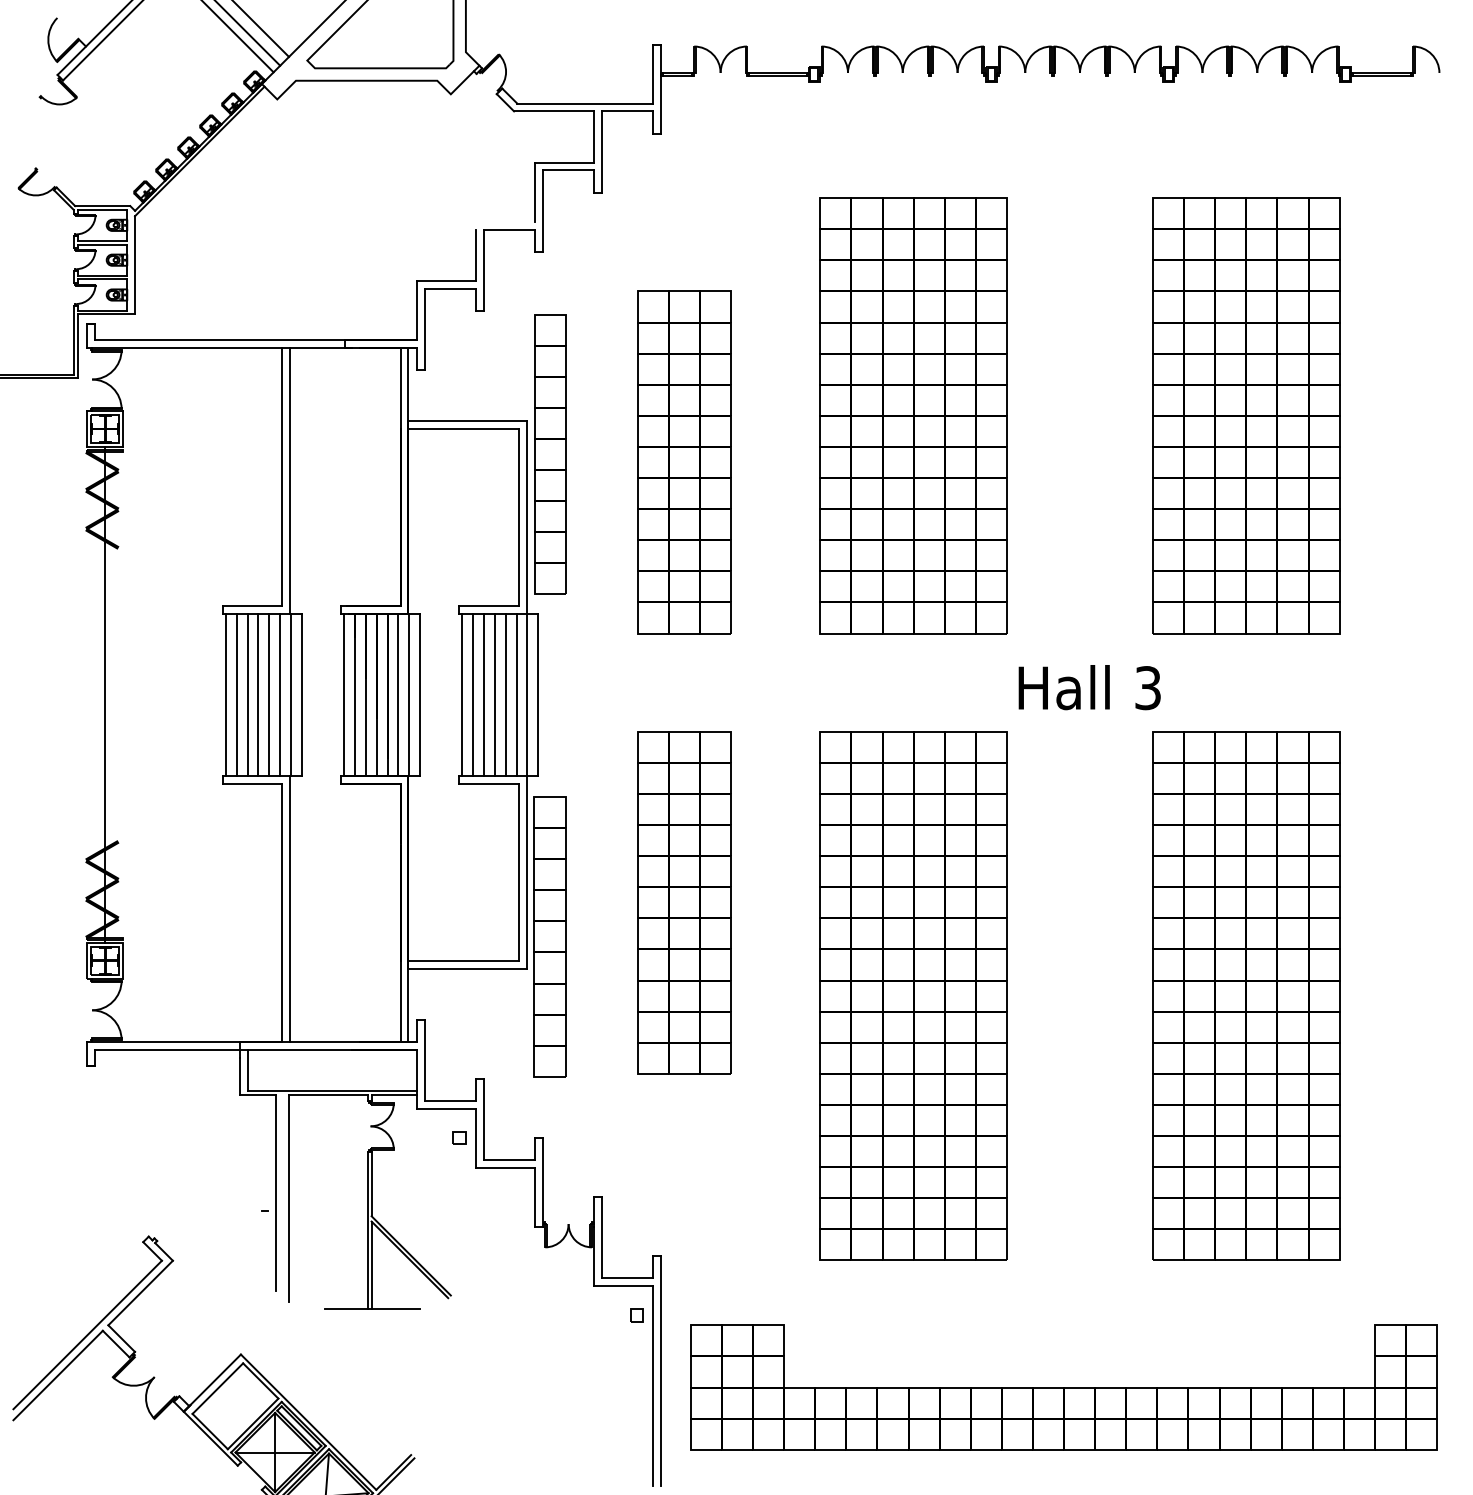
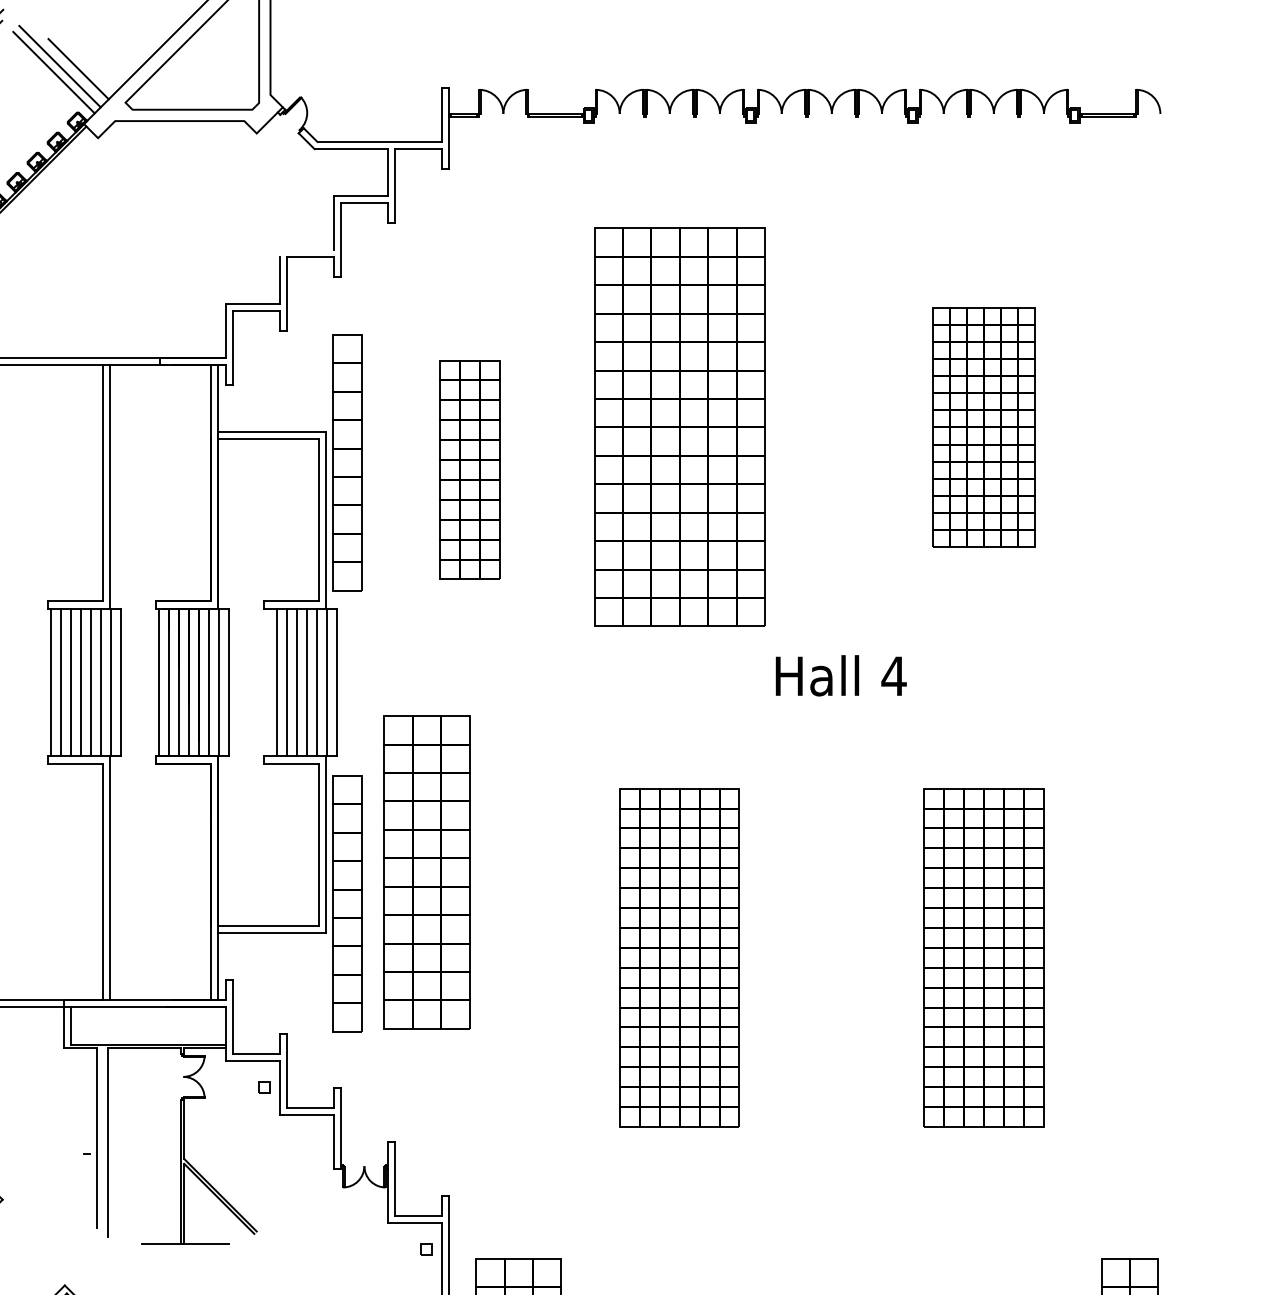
part: (1246, 415) -> (984, 427), size x0.6
part: (684, 462) -> (470, 470), size x0.7
text: (1147, 688) -> (893, 676), 3 -> 4
line: (462, 694) -> (267, 682), removed
part: (684, 902) -> (427, 872), moved
part: (913, 995) -> (679, 957), size x0.7
part: (1246, 995) -> (984, 957), size x0.7

